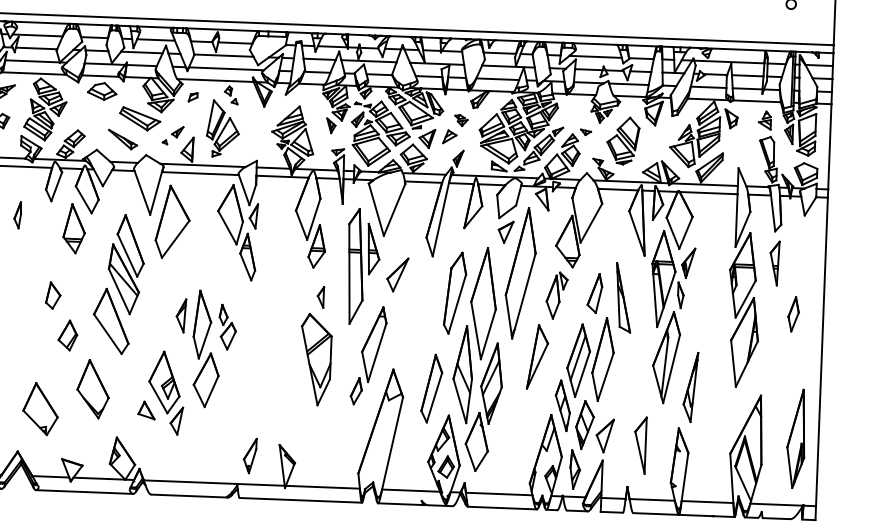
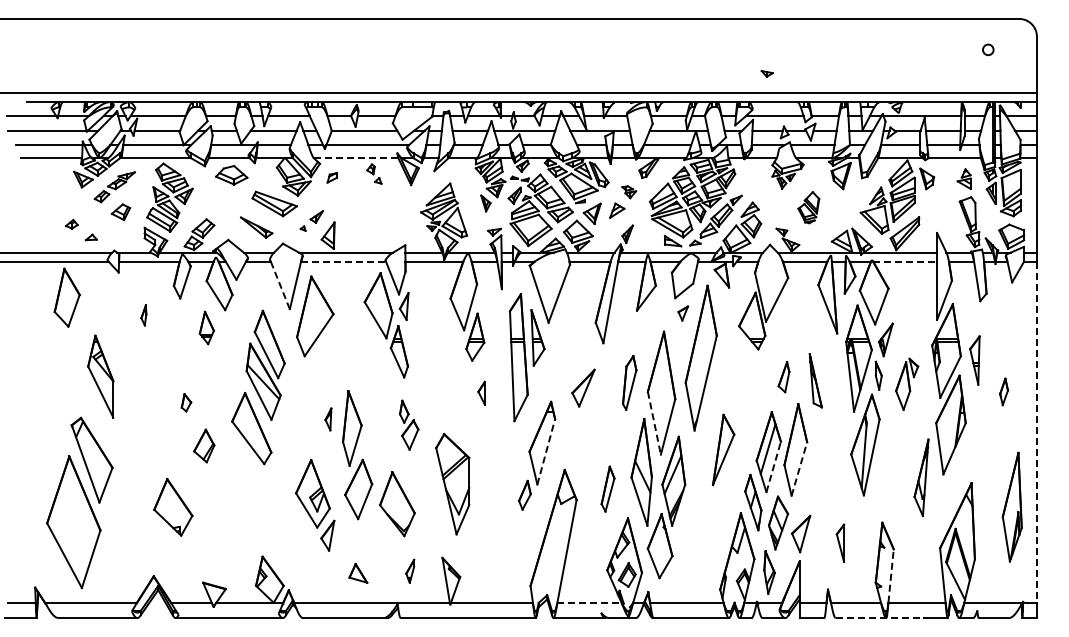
line: (215, 80) -> (356, 158), solid -> dashed
part: (222, 128) -> (366, 211), removed
part: (585, 131) -> (766, 73), moved
part: (623, 140) -> (808, 207), size x0.6
line: (201, 173) -> (344, 261), solid -> dashed
line: (142, 192) -> (280, 285), solid -> dashed
line: (708, 192) -> (905, 261), solid -> dashed
part: (17, 215) -> (143, 315), size x0.7
part: (74, 228) -> (206, 327), size x0.6
part: (506, 232) -> (683, 313), size x0.6
part: (774, 263) -> (974, 360), moved
part: (397, 274) -> (583, 387), moved
part: (454, 292) -> (629, 382), size x0.6
part: (594, 292) -> (783, 376), size x0.7
part: (557, 294) -> (907, 383), moved
part: (53, 295) -> (186, 402), size x0.6
part: (623, 297) -> (815, 380), size x0.7
part: (793, 313) -> (1003, 391), size x0.7
part: (181, 315) -> (328, 419), size x0.6
part: (228, 326) -> (409, 424), moved
line: (476, 330) -> (654, 423), solid -> dashed
line: (377, 352) -> (546, 451), solid -> dashed
line: (821, 352) -> (1036, 432), solid -> dashed
part: (315, 359) -> (452, 484), moved
line: (582, 373) -> (773, 466), solid -> dashed
line: (605, 376) -> (799, 468), solid -> dashed
part: (431, 387) -> (607, 488), size x0.6
part: (690, 387) -> (921, 477), moved
part: (93, 389) -> (397, 504), moved
part: (40, 409) -> (173, 507), moved
part: (146, 409) -> (358, 572), moved
part: (795, 438) -> (1011, 506), moved
part: (640, 445) -> (840, 543), size x0.6
part: (249, 456) -> (409, 571), size x0.6
line: (685, 476) -> (891, 575), solid -> dashed
line: (411, 490) -> (589, 602), solid -> dashed
line: (673, 515) -> (879, 618), solid -> dashed

